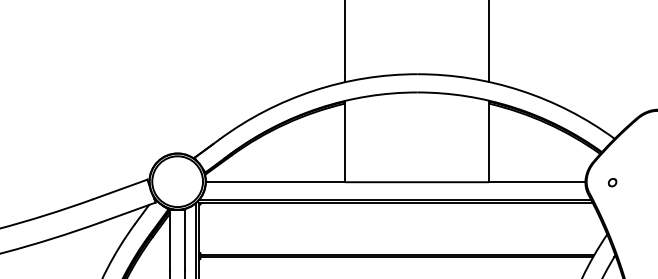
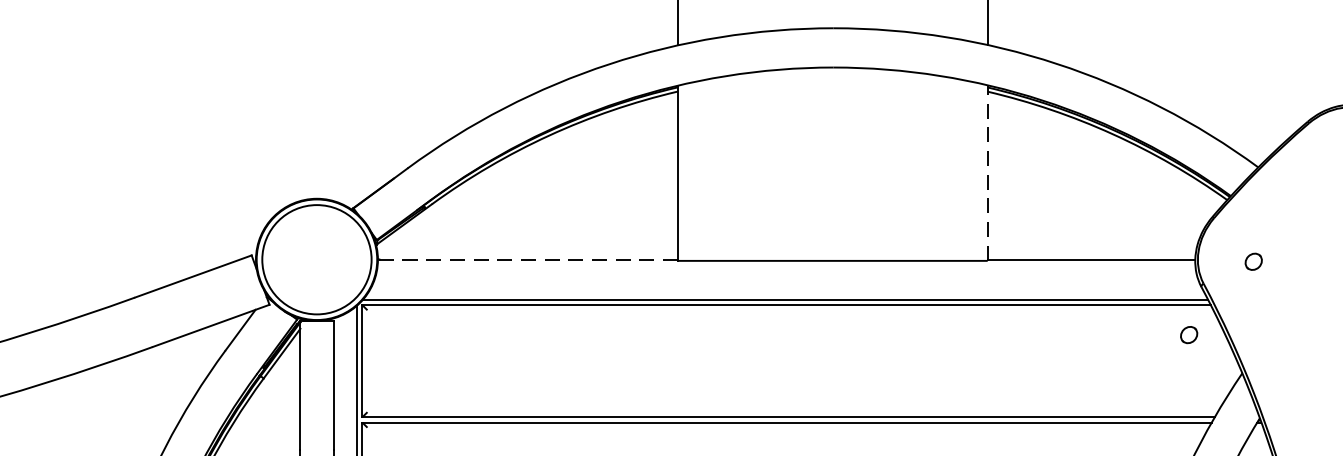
line: (489, 141) -> (988, 173), solid -> dashed
line: (276, 181) -> (529, 259), solid -> dashed
part: (582, 216) -> (1188, 334), added

